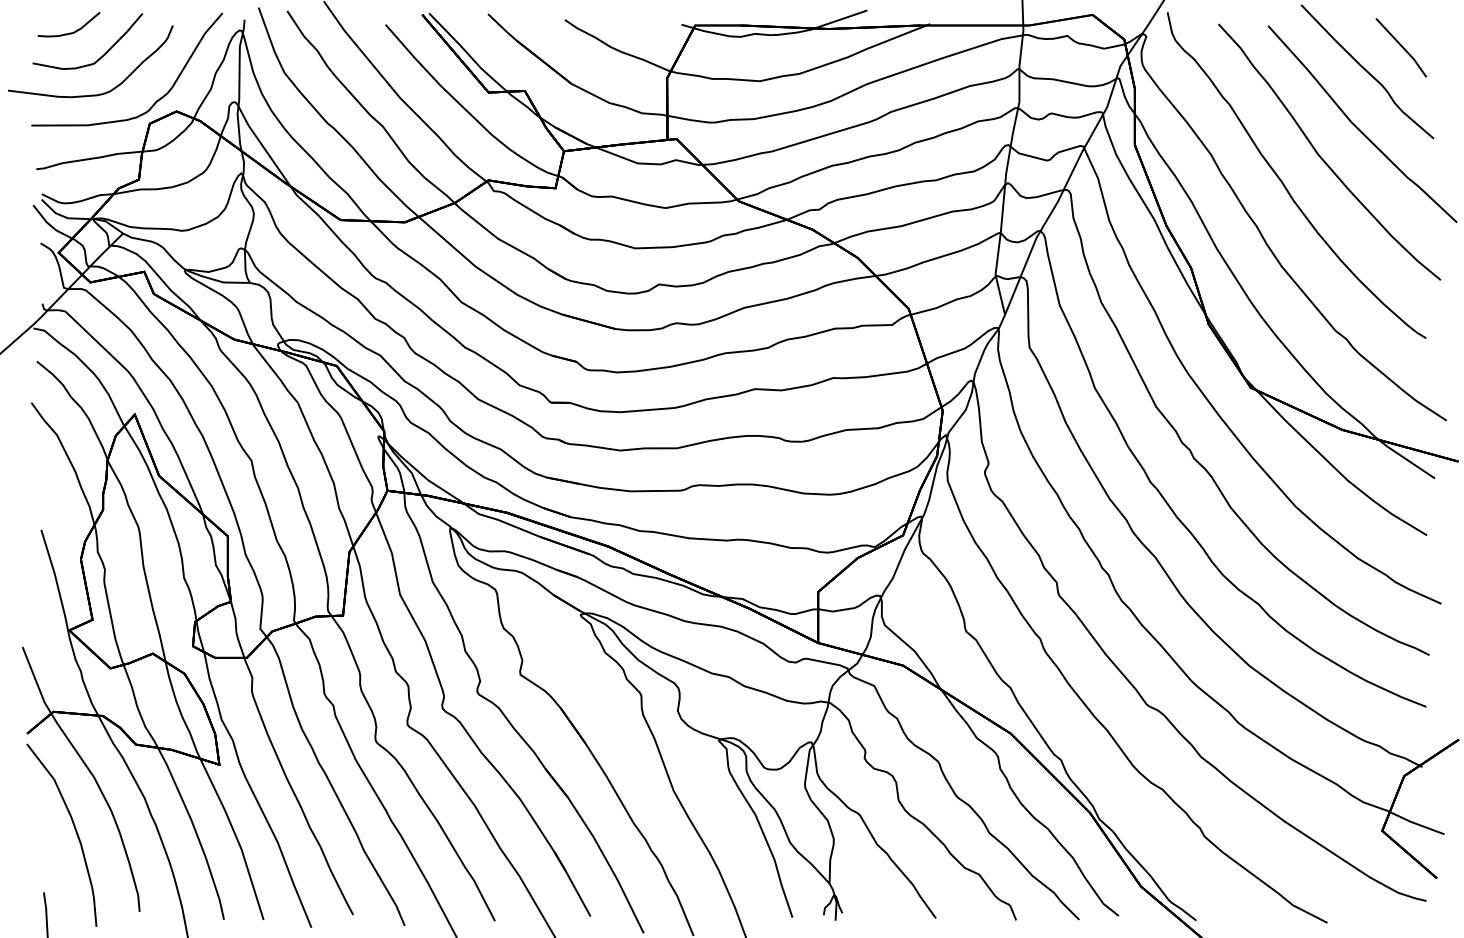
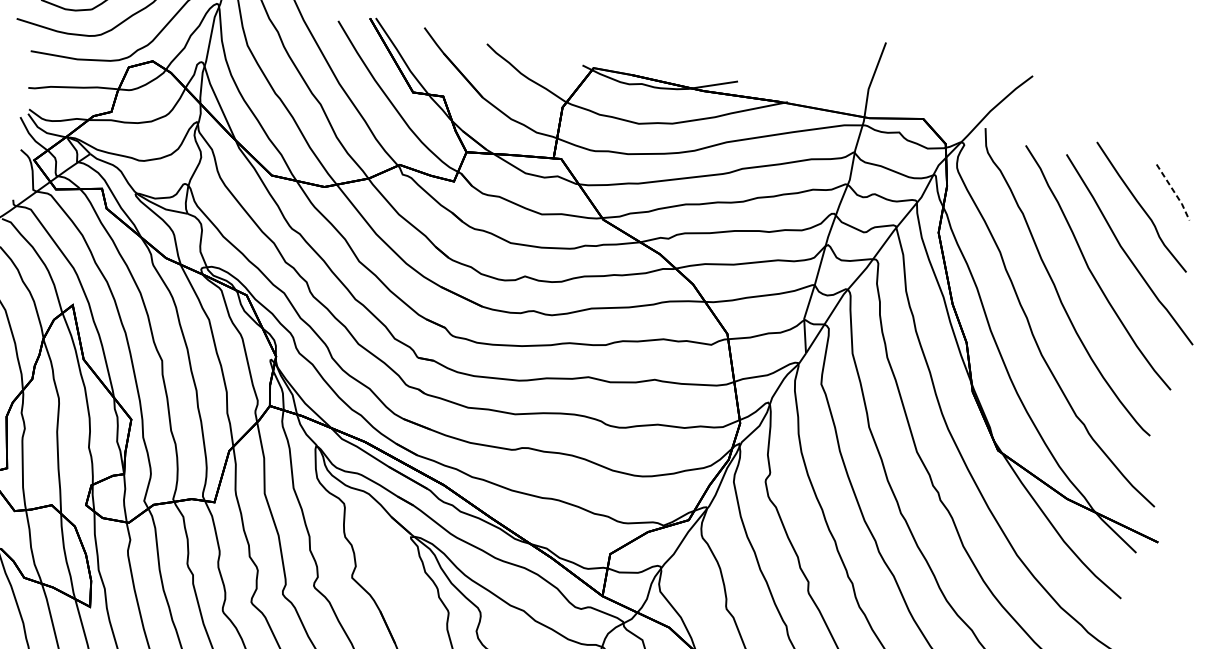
line: (1403, 47) -> (1175, 192), solid -> dashed

